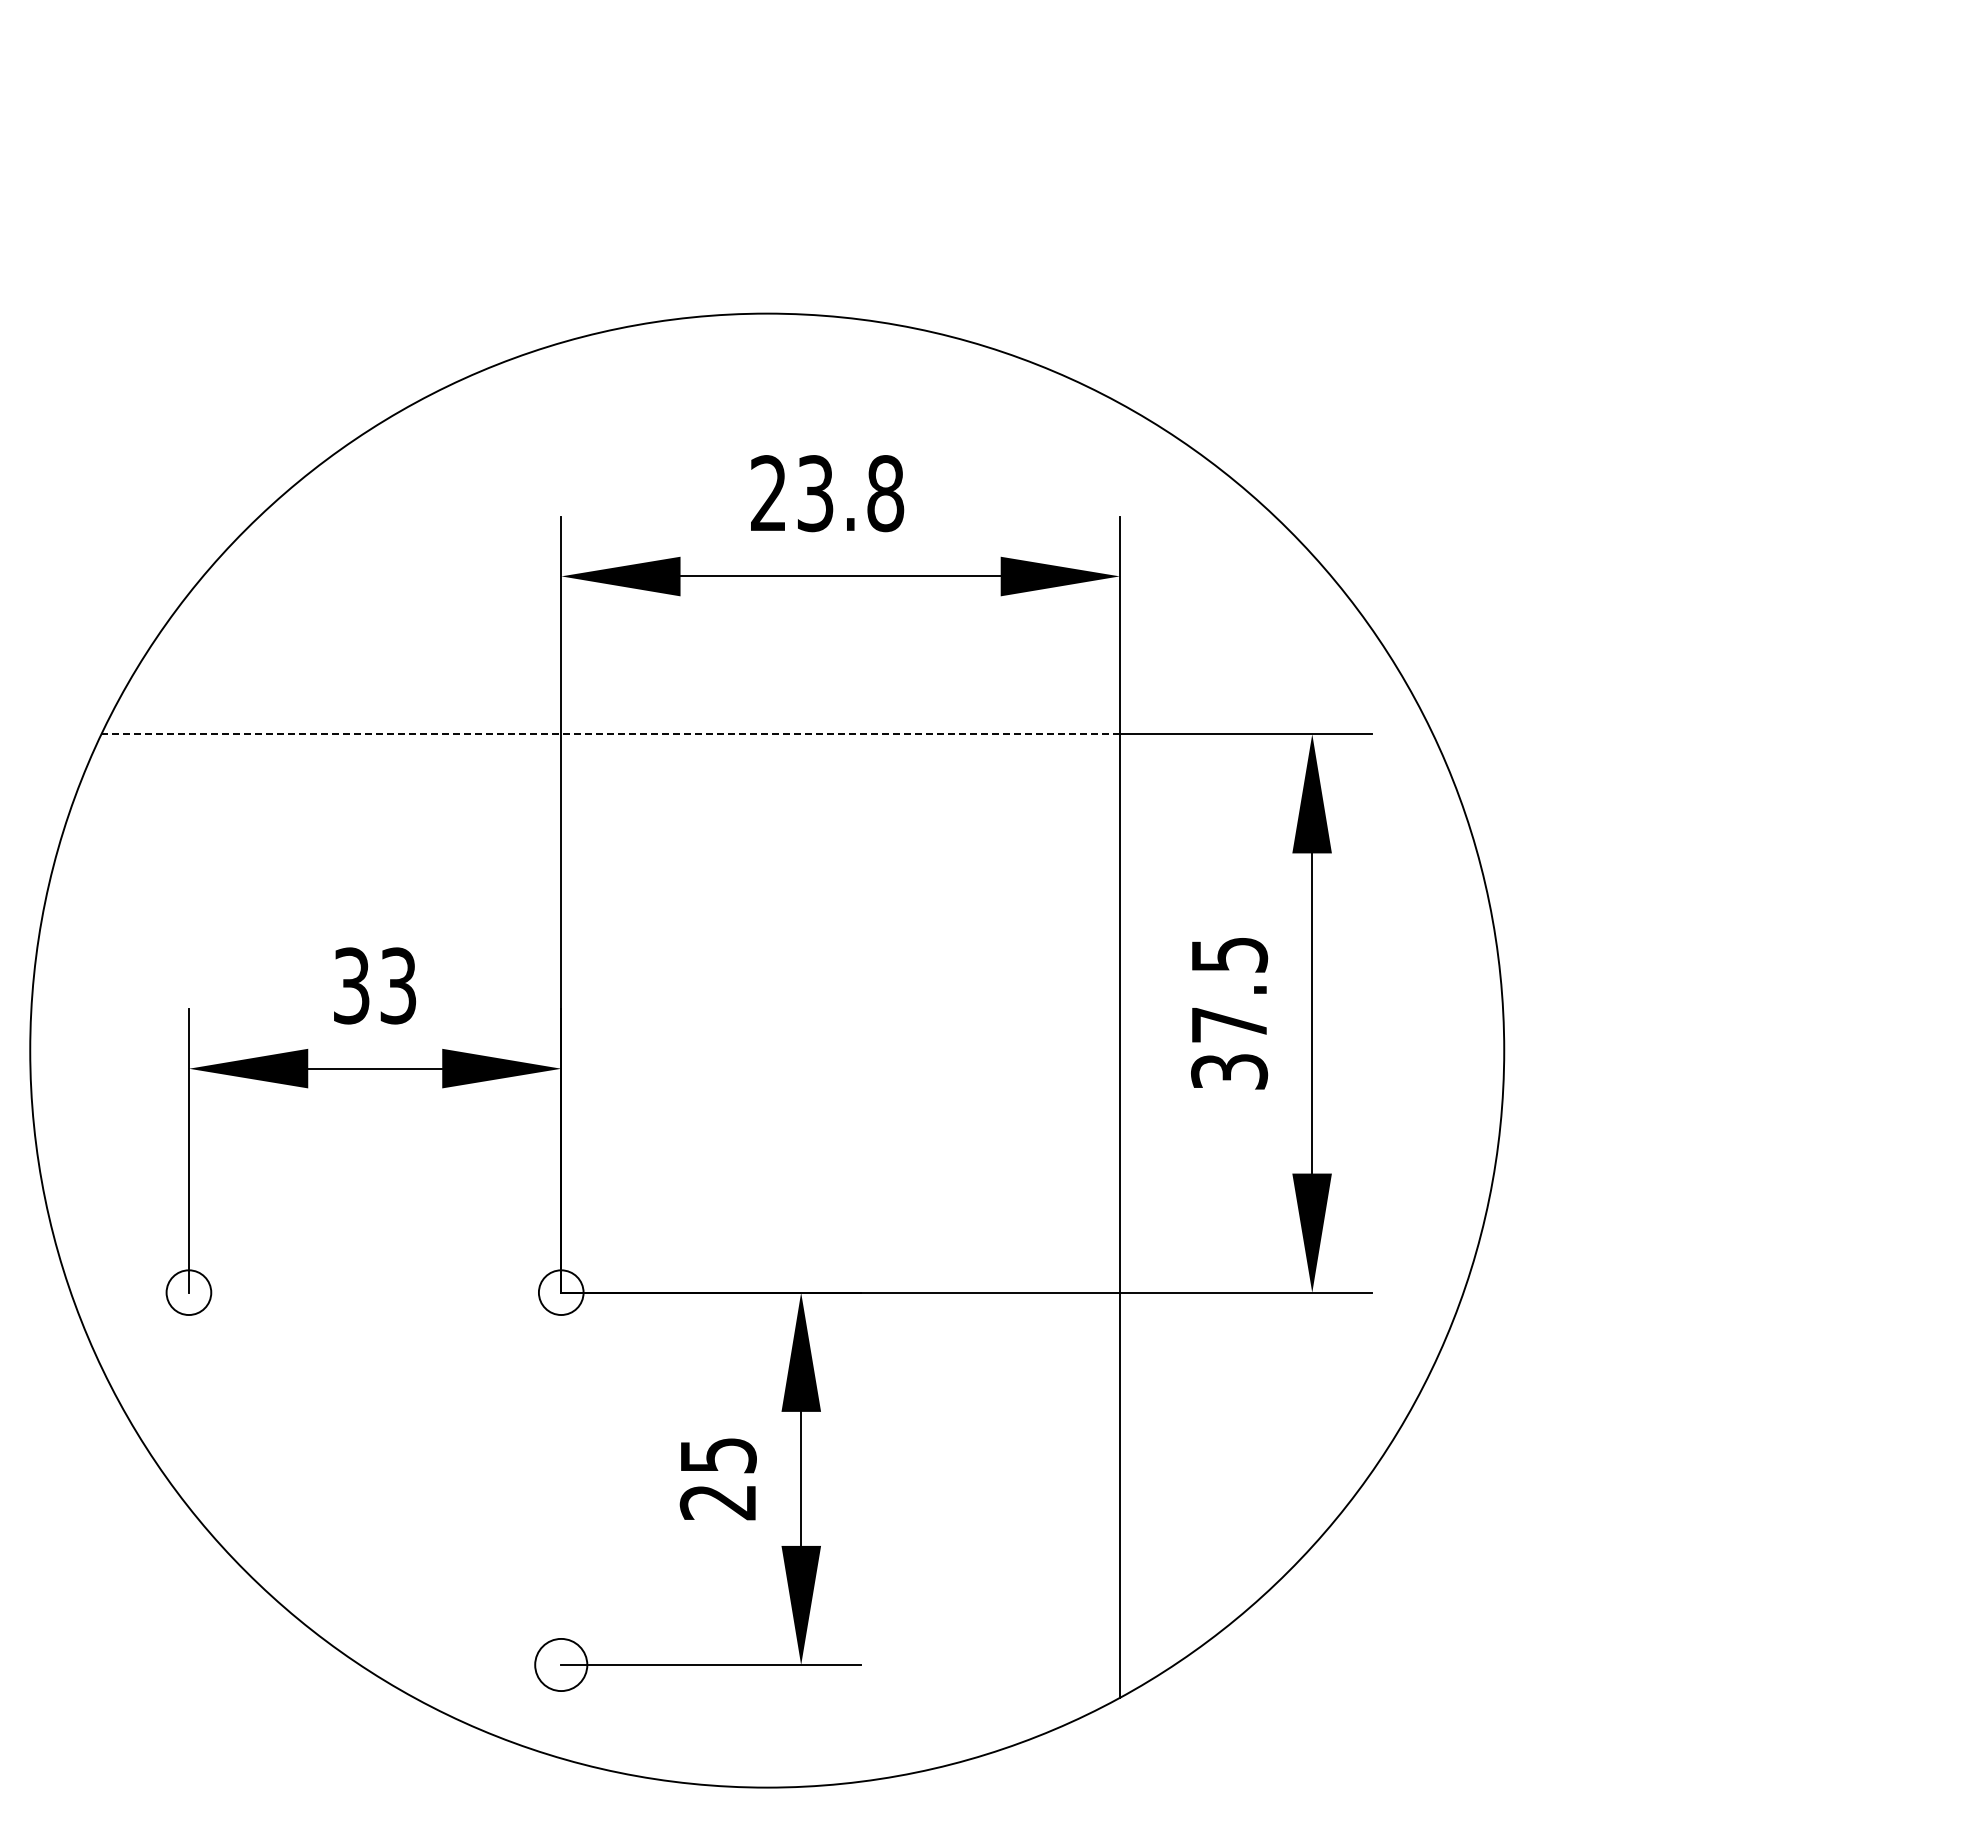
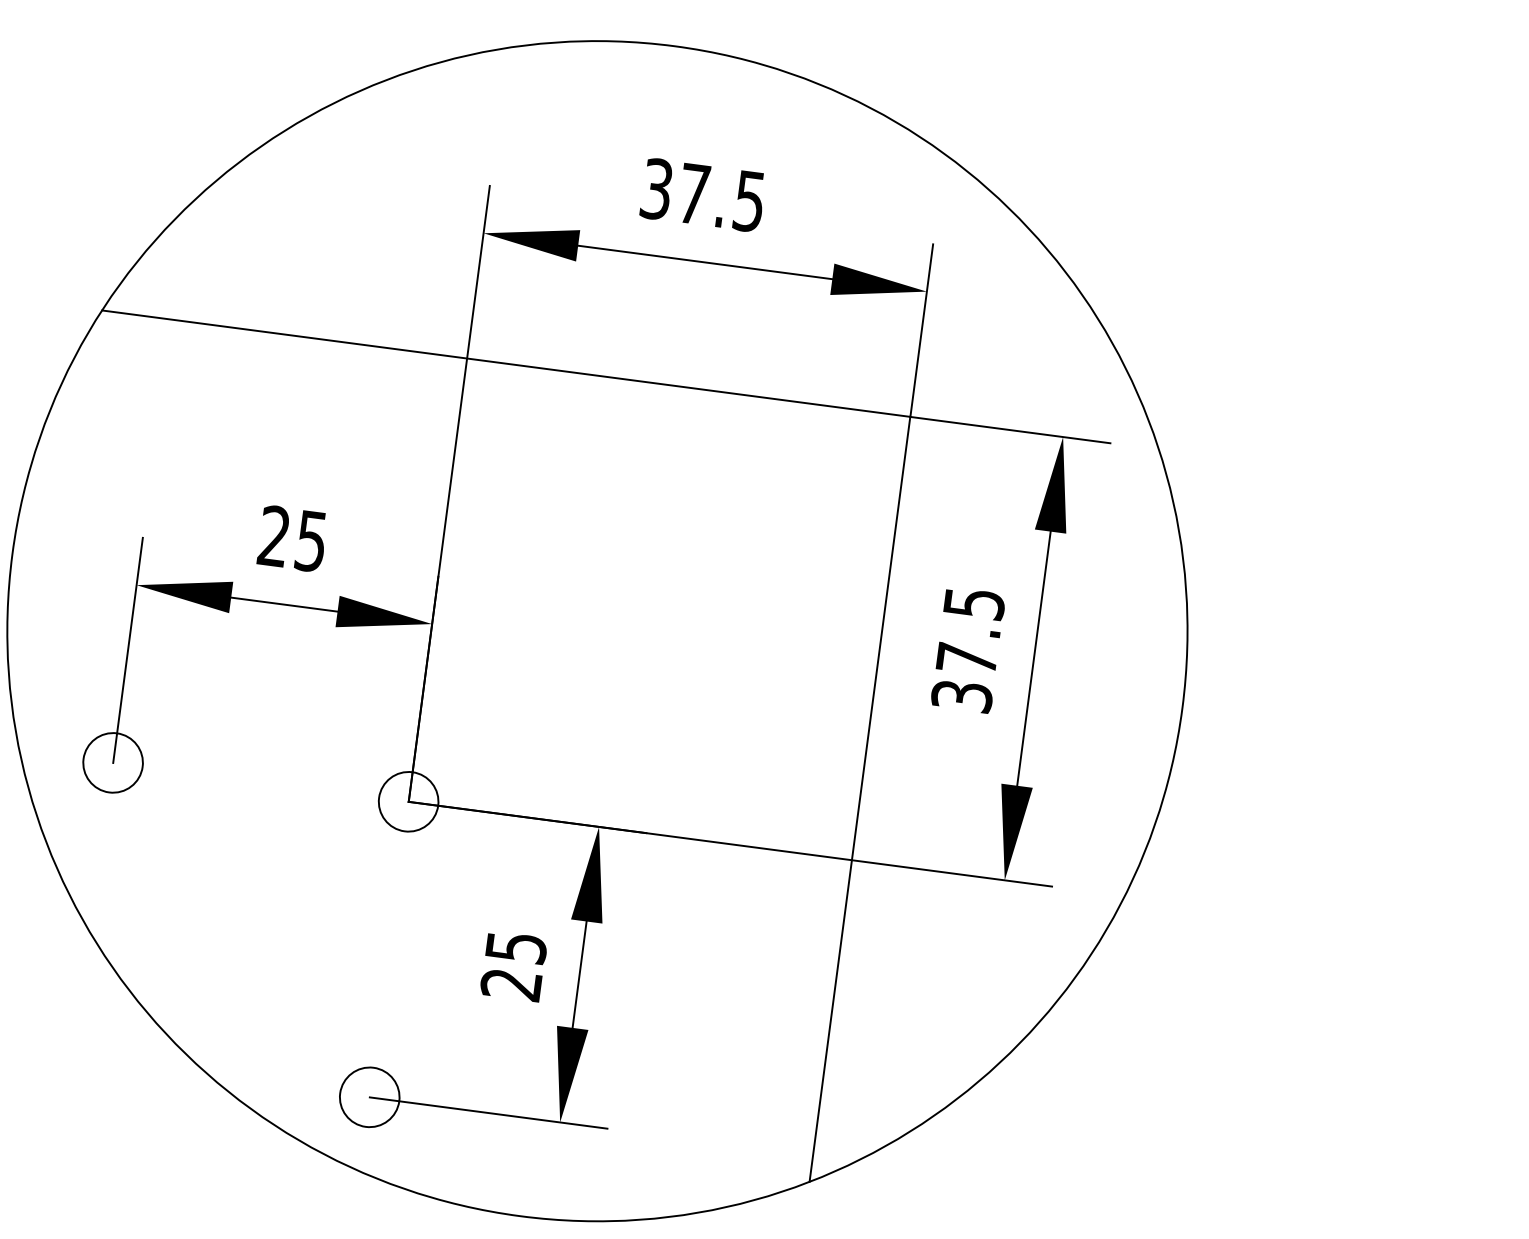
text: (827, 493) -> (703, 195), 23.8 -> 37.5
line: (610, 734) -> (506, 363), dashed -> solid
text: (374, 985) -> (292, 538), 33 -> 25
circle: (188, 1292) -> (112, 762), size x1.67
circle: (561, 1292) -> (408, 801), size x1.67
circle: (561, 1664) -> (369, 1096), size x1.43

